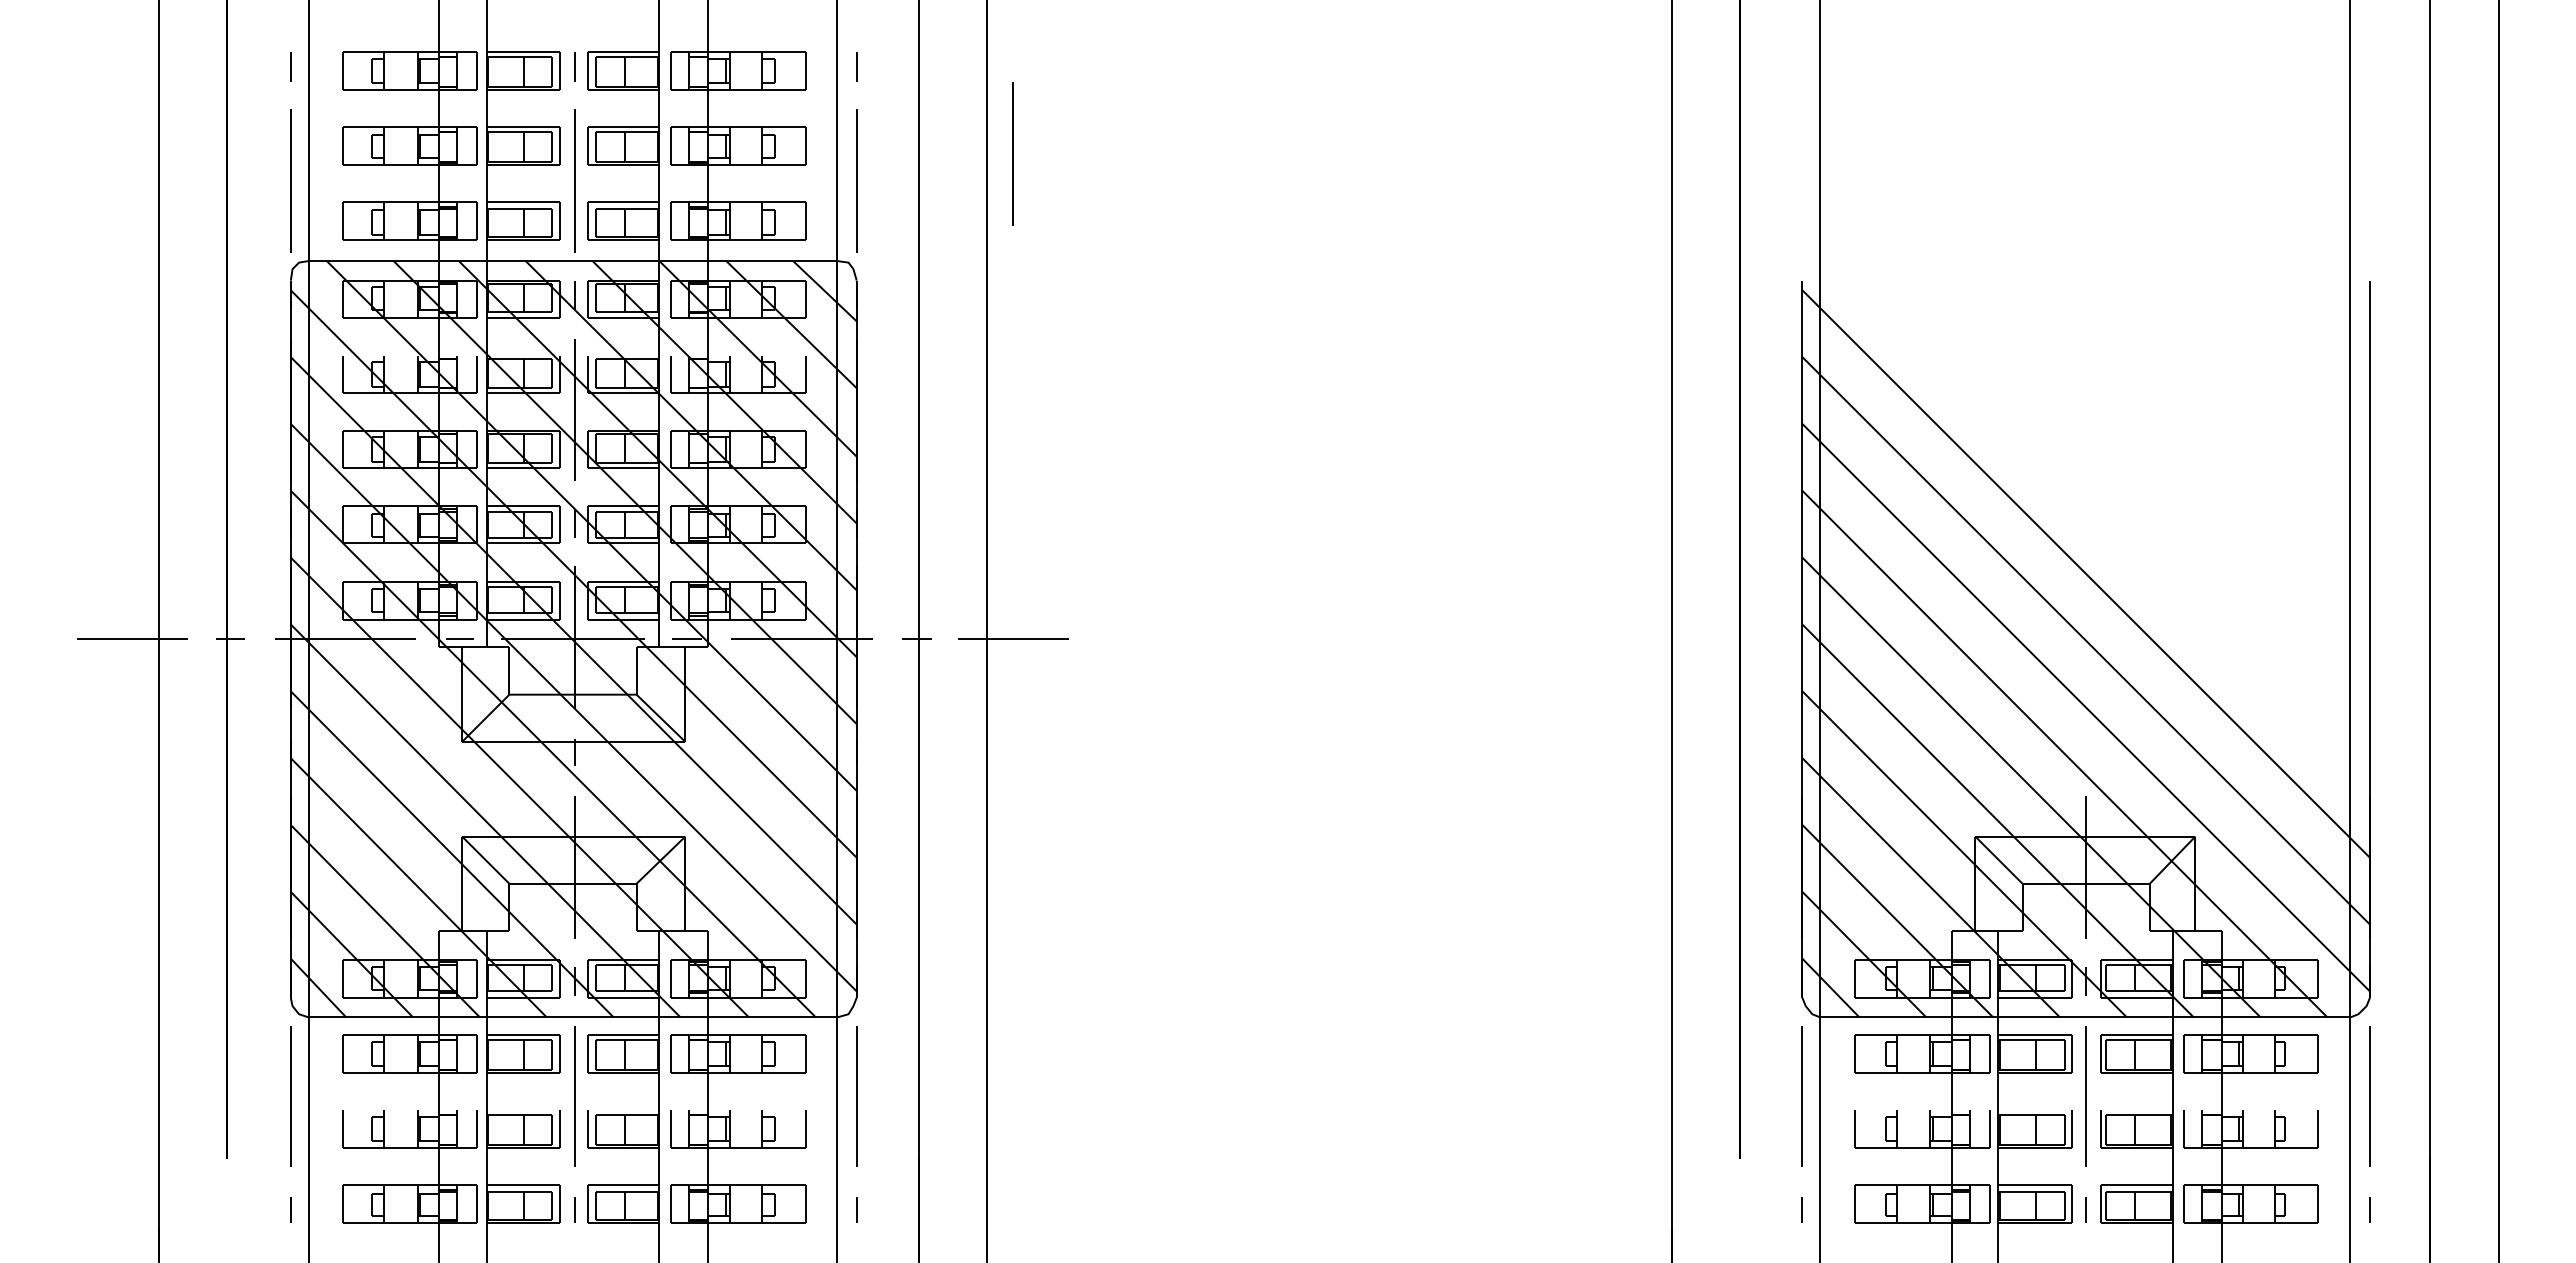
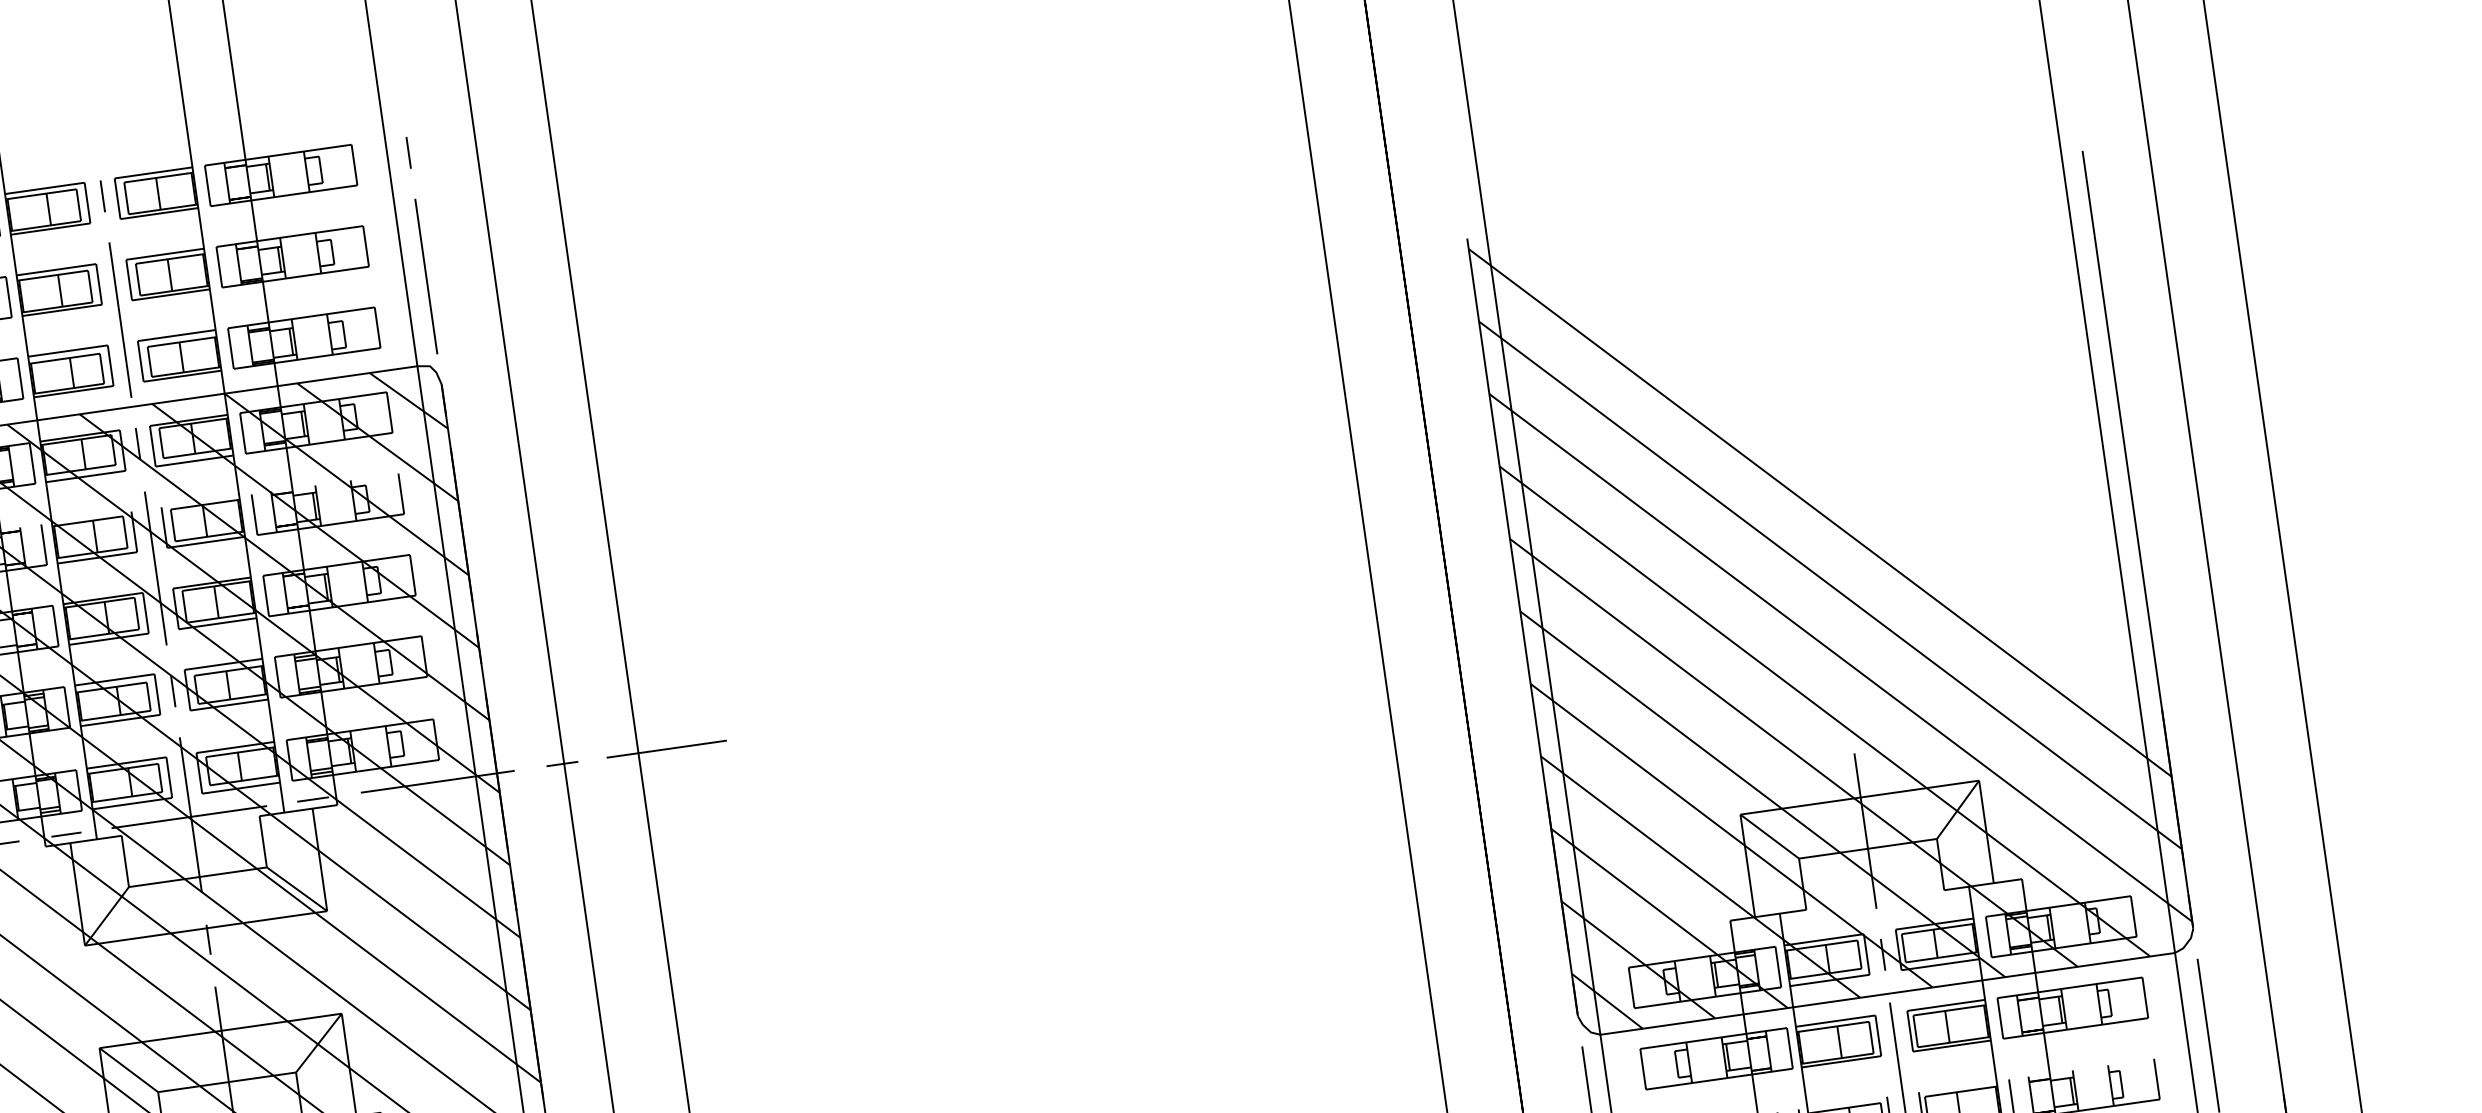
line: (1012, 153) -> (591, 222), removed

